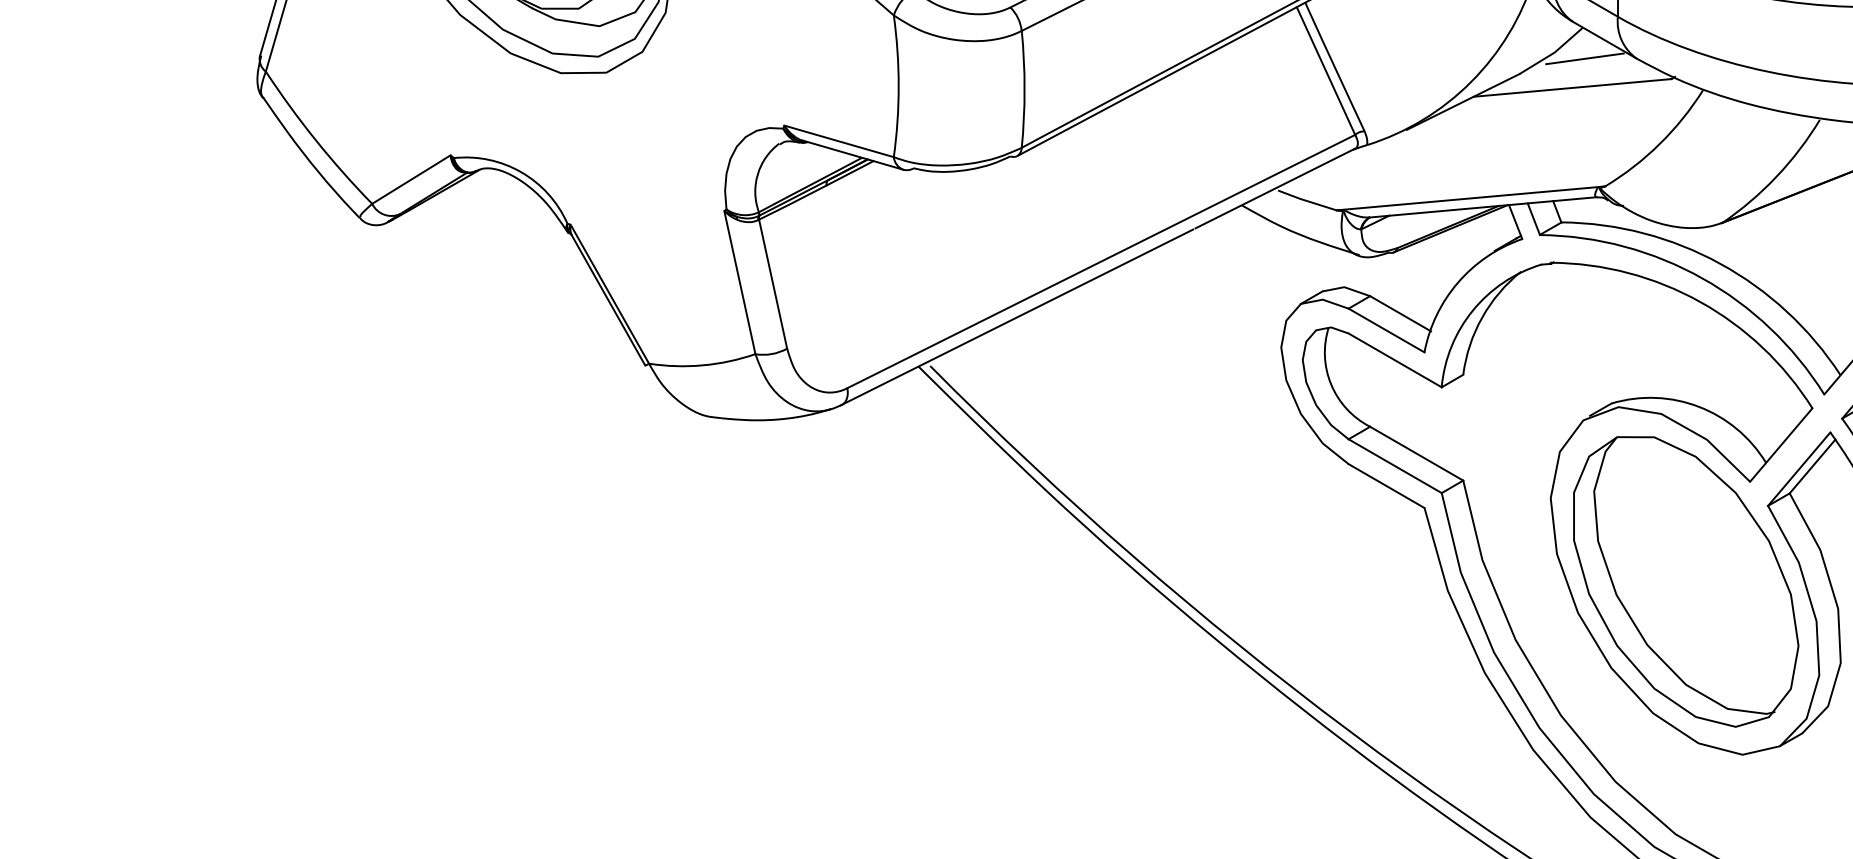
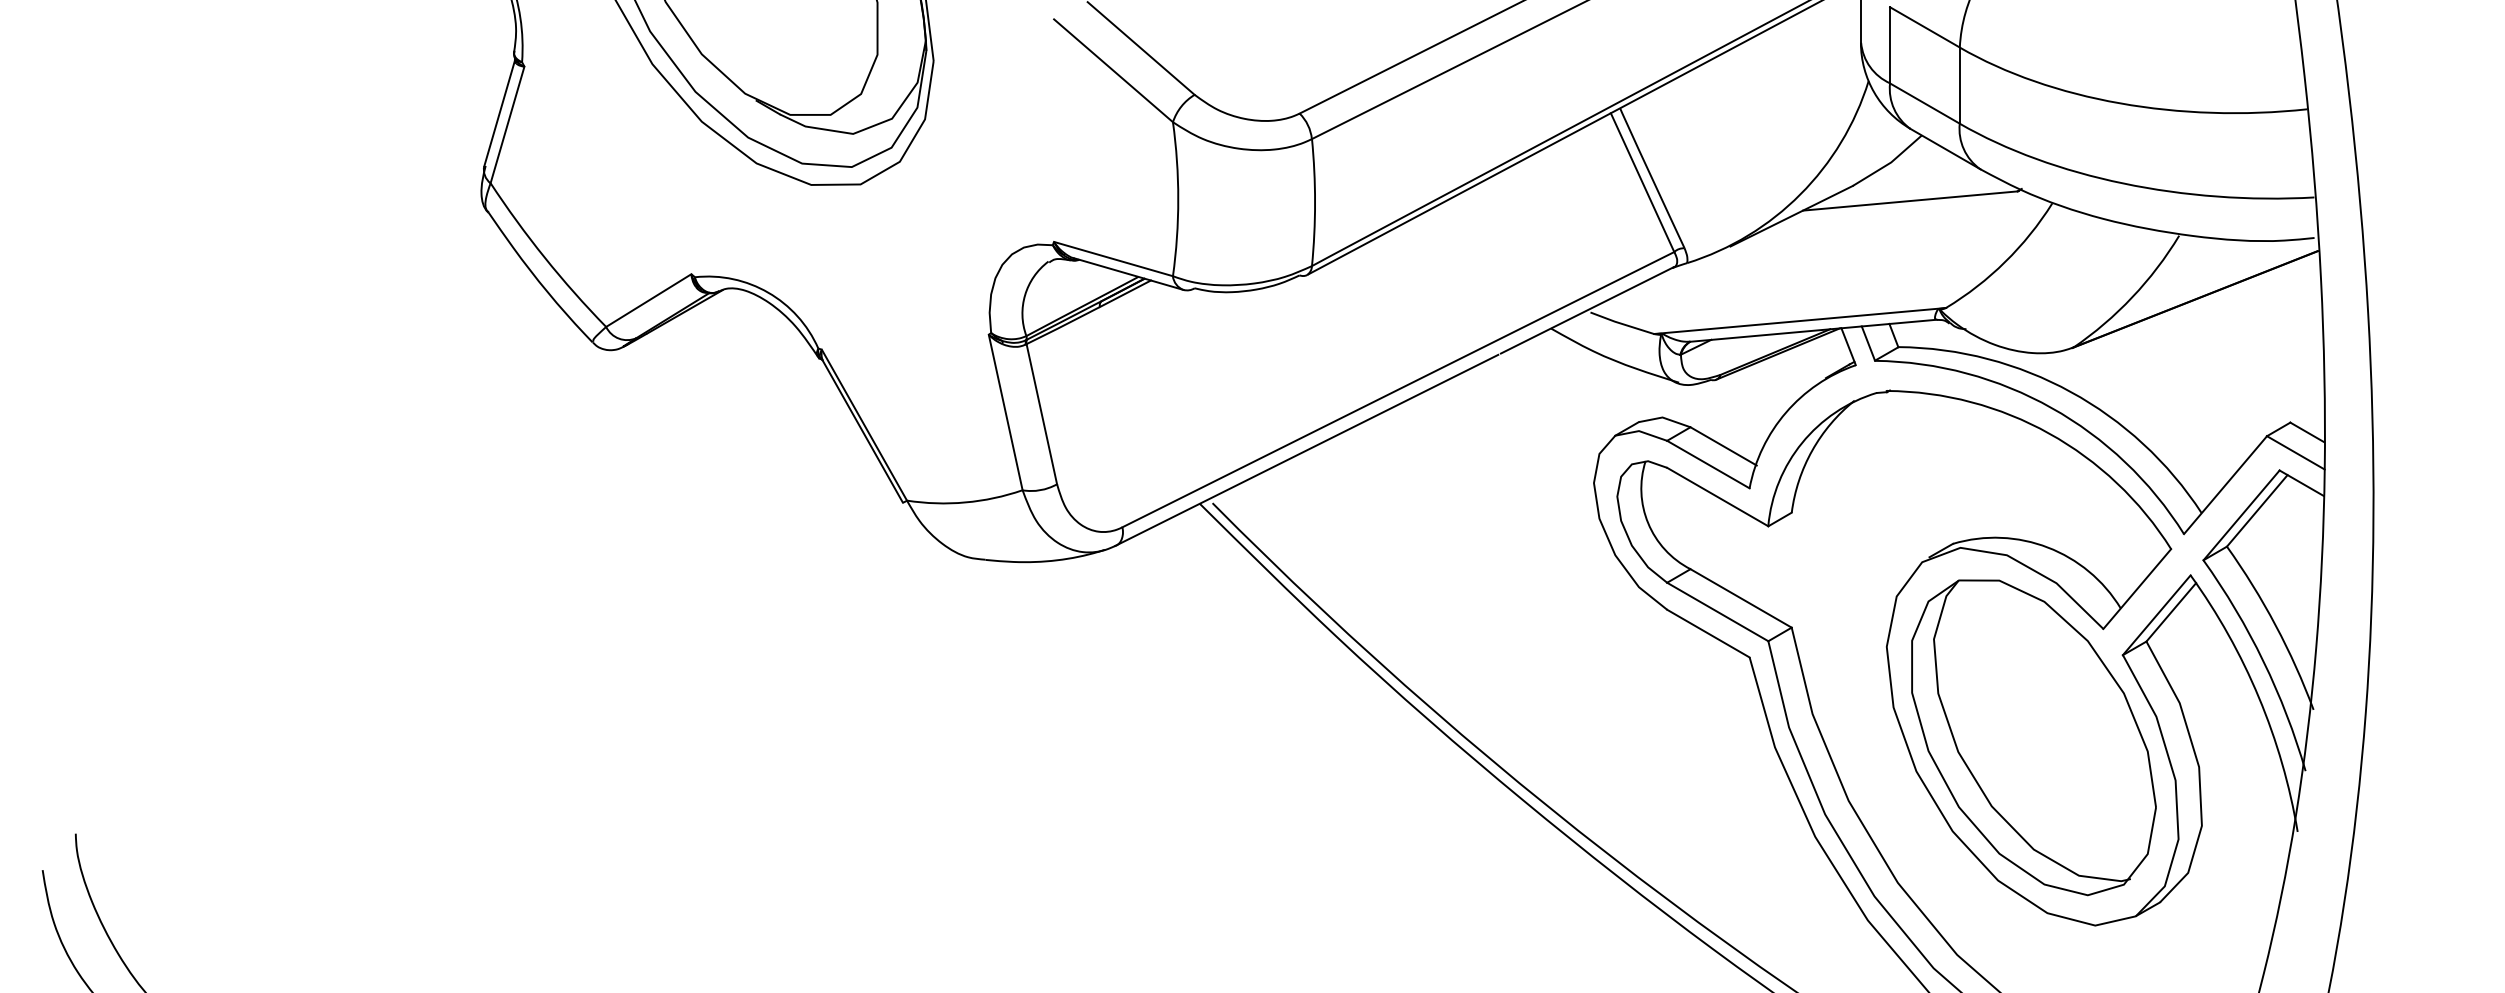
line: (1584, 58) -> (1923, 169), removed

